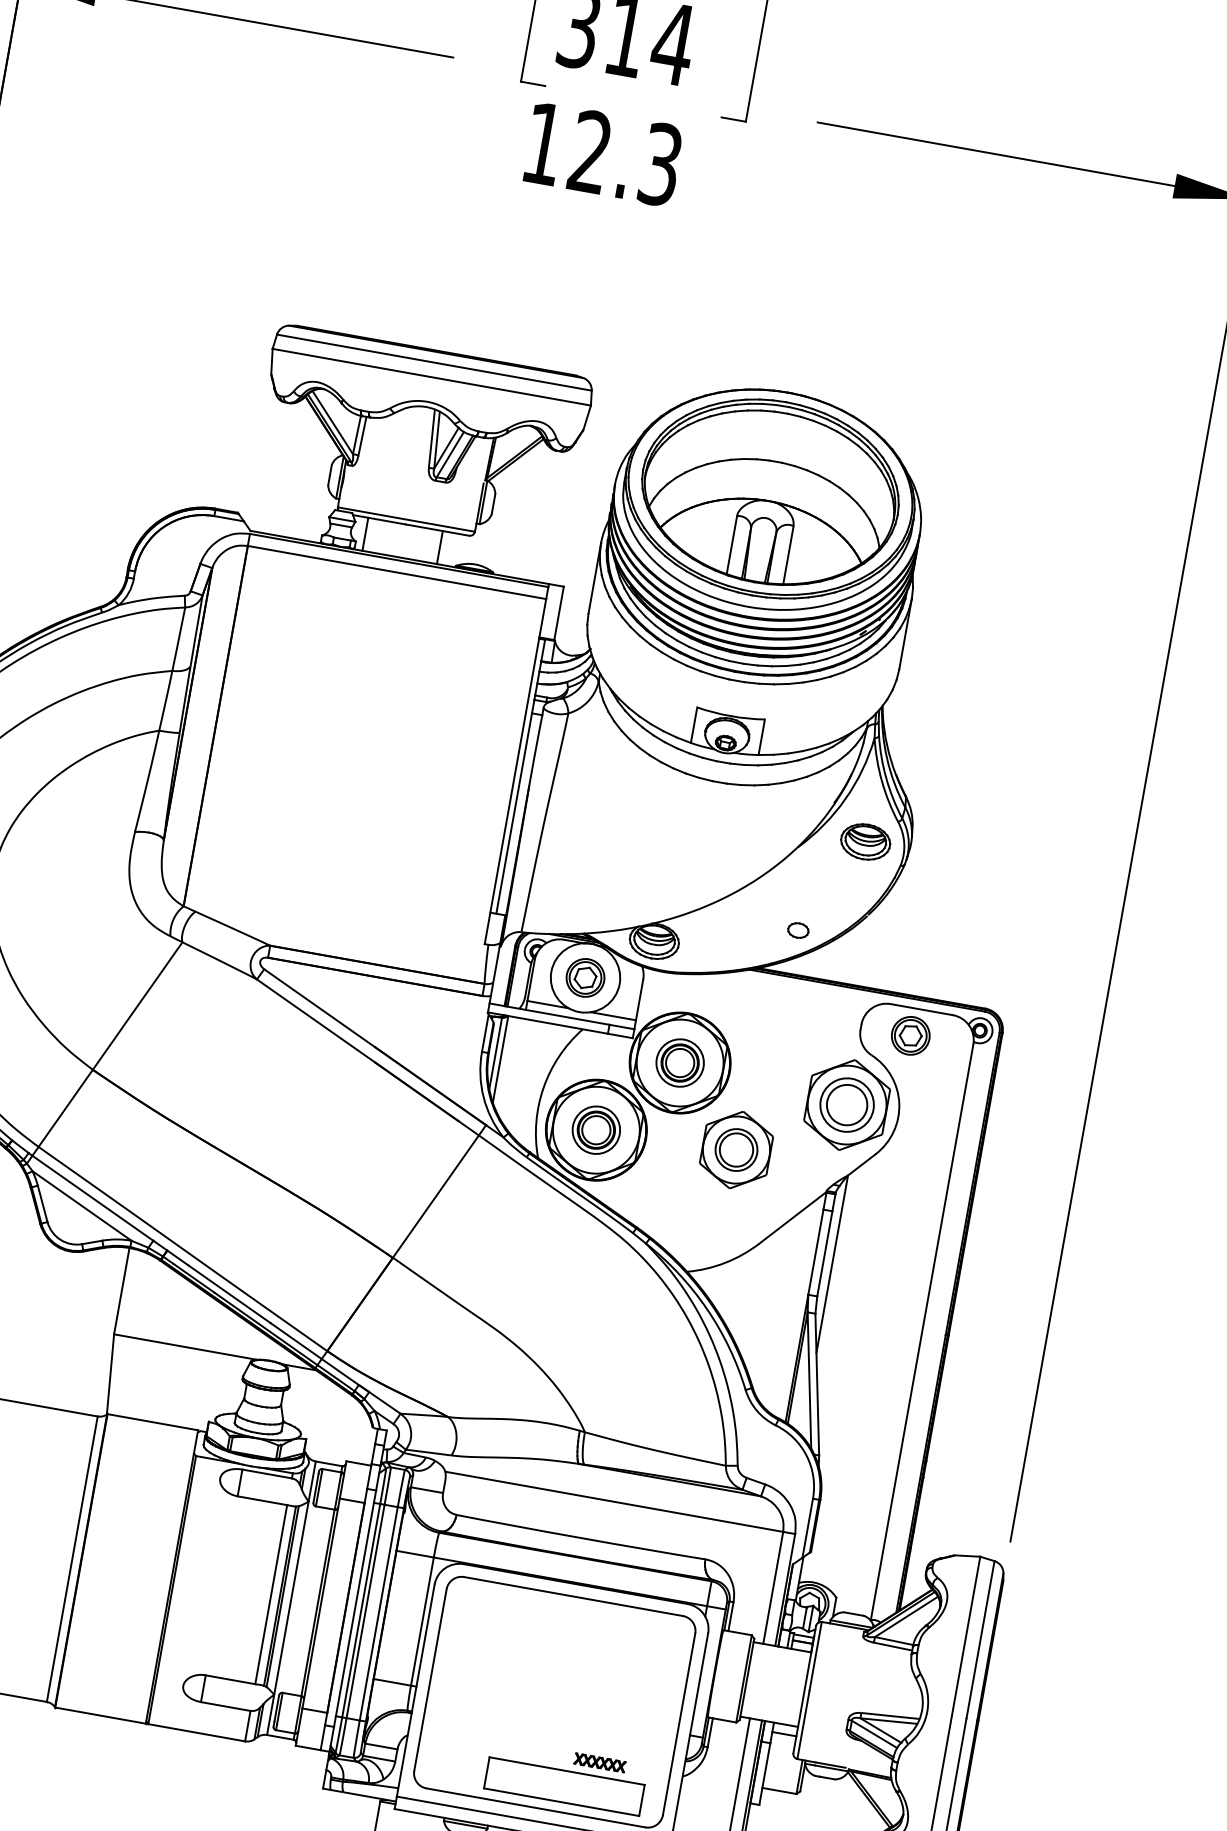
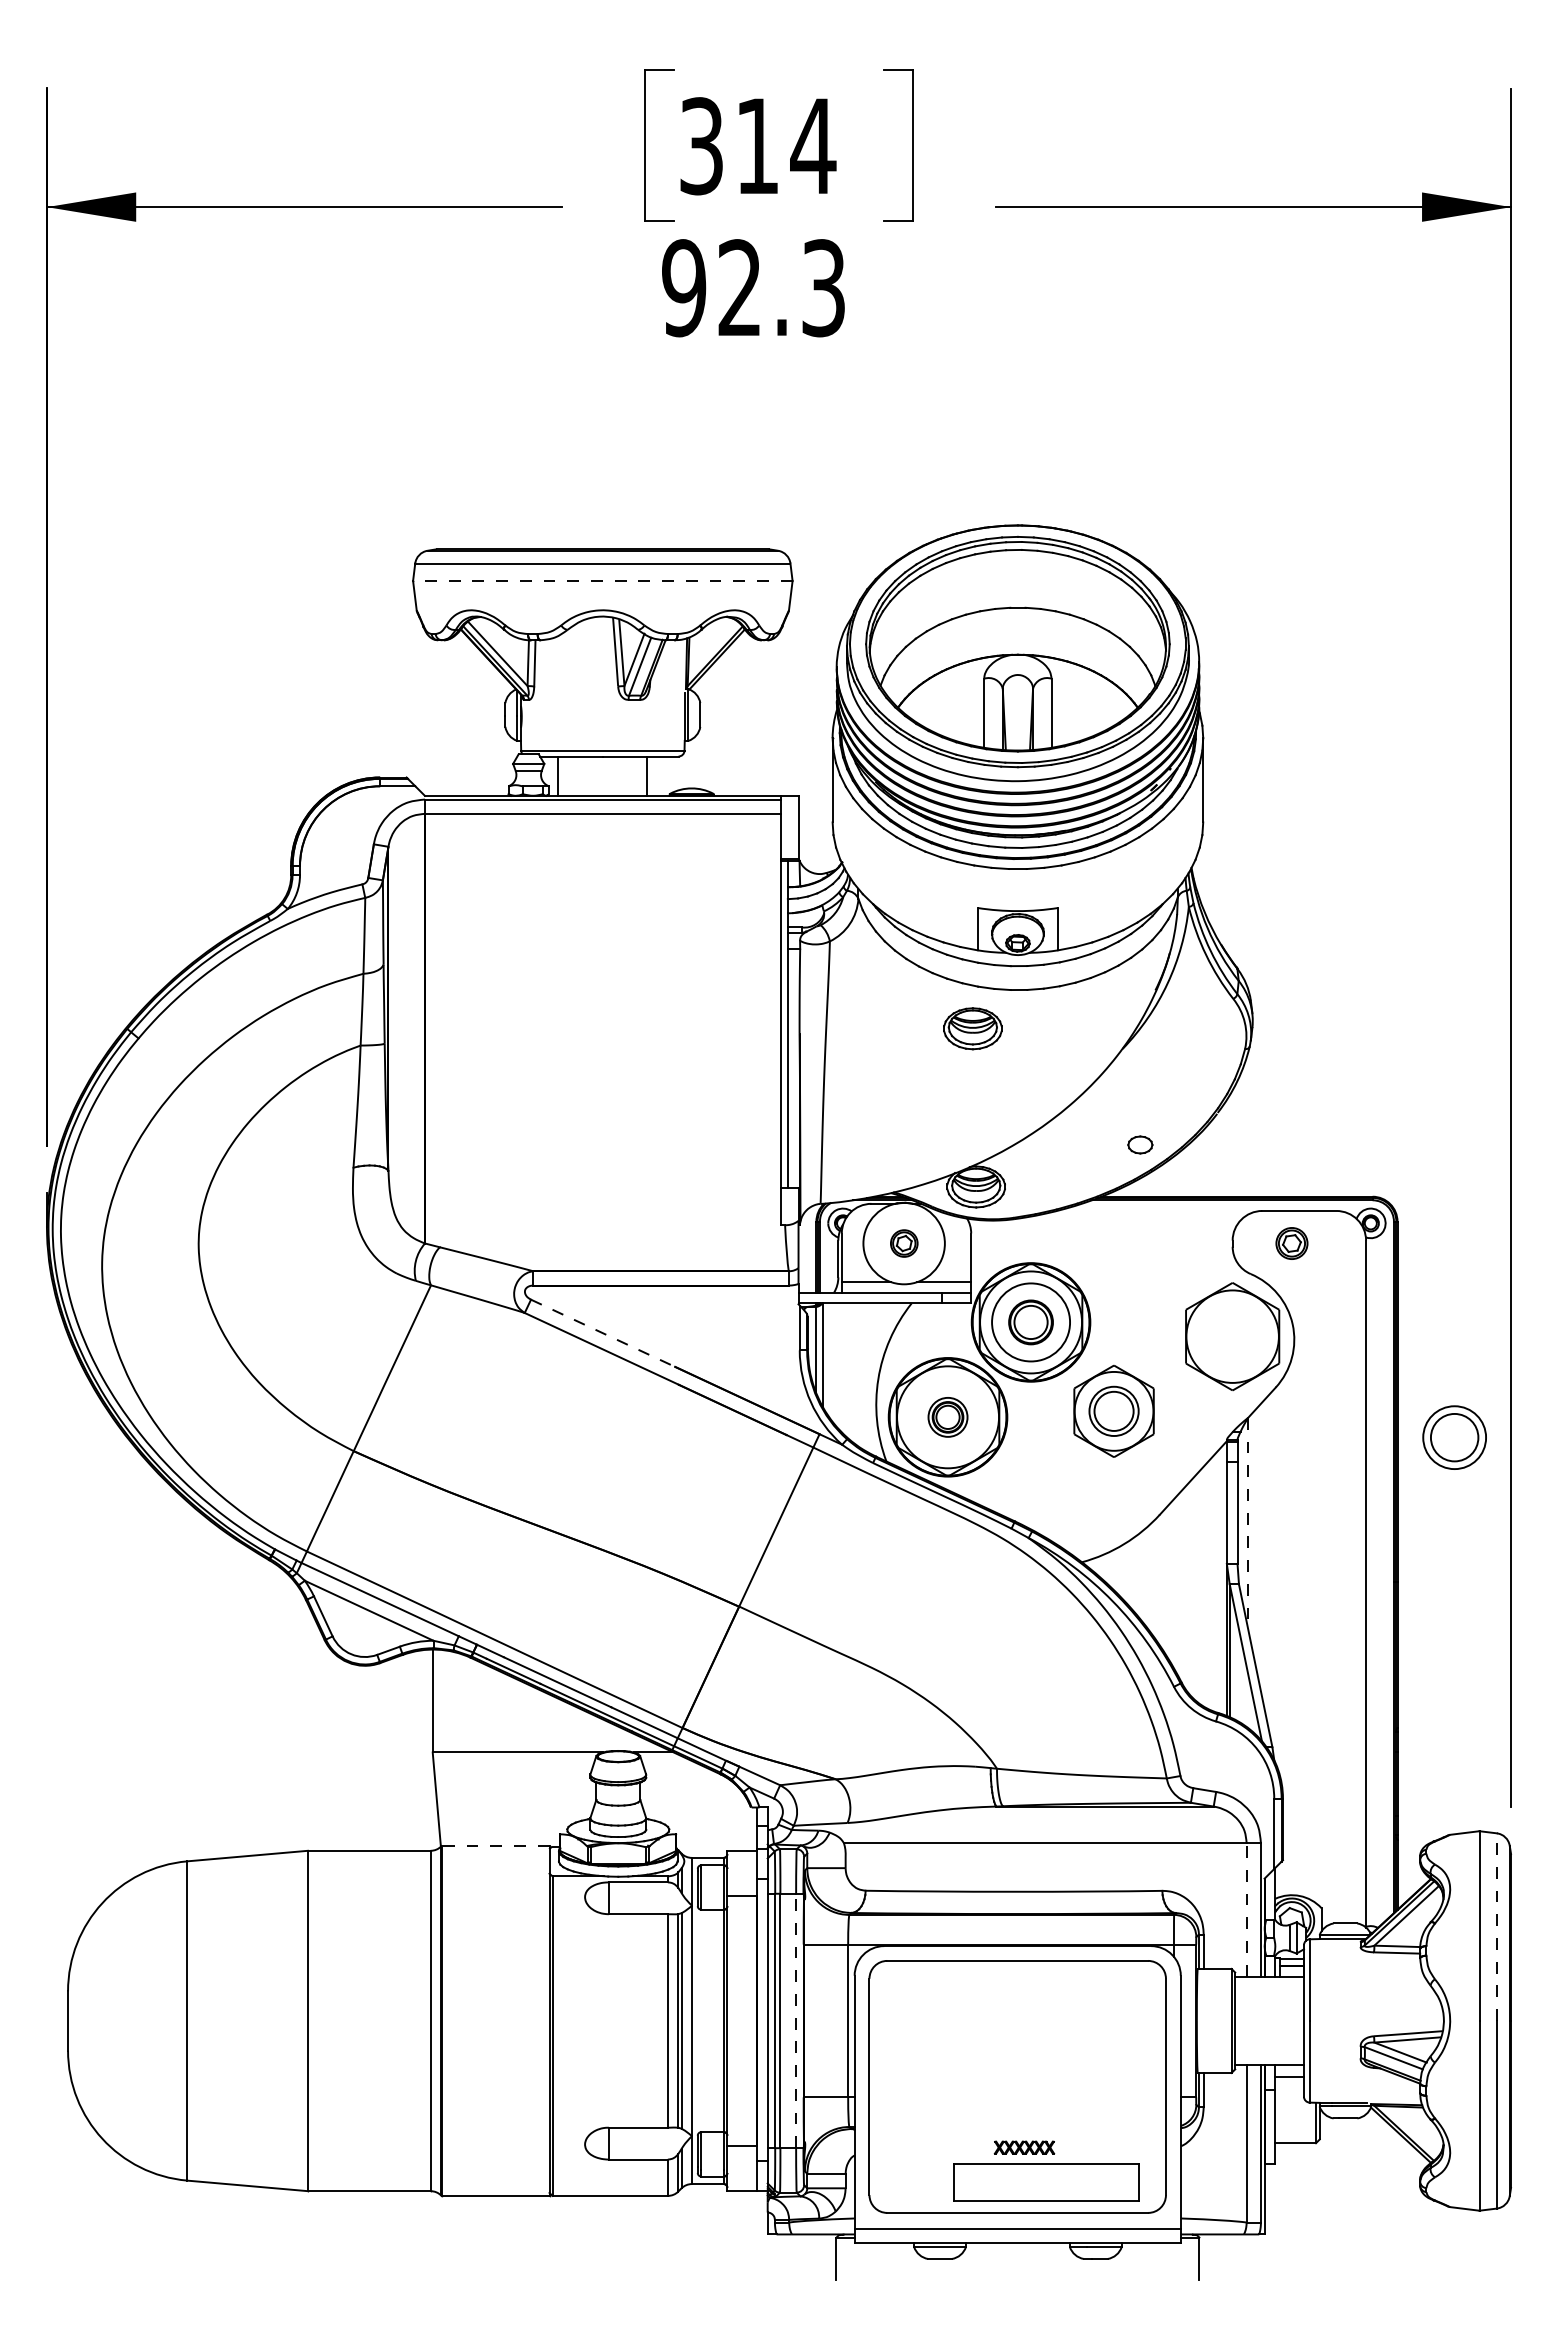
text: (543, 144) -> (684, 288), 12.3 -> 92.3
line: (431, 377) -> (602, 581), solid -> dashed
part: (865, 841) -> (972, 1028), moved
part: (585, 977) -> (904, 1243), size x0.6
line: (319, 1008) -> (603, 1333), solid -> dashed
part: (910, 1035) -> (1291, 1243), size x0.7
circle: (679, 1063) -> (1030, 1322), size x1.4
part: (847, 1104) -> (1454, 1437), moved
part: (595, 1130) -> (947, 1417), size x0.7
line: (832, 1264) -> (1248, 1523), solid -> dashed
line: (152, 1422) -> (495, 1846), solid -> dashed
line: (773, 1587) -> (1246, 1909), solid -> dashed
line: (379, 1613) -> (796, 2020), solid -> dashed
line: (980, 1640) -> (1496, 1927), solid -> dashed
part: (600, 1762) -> (1024, 2147), moved

